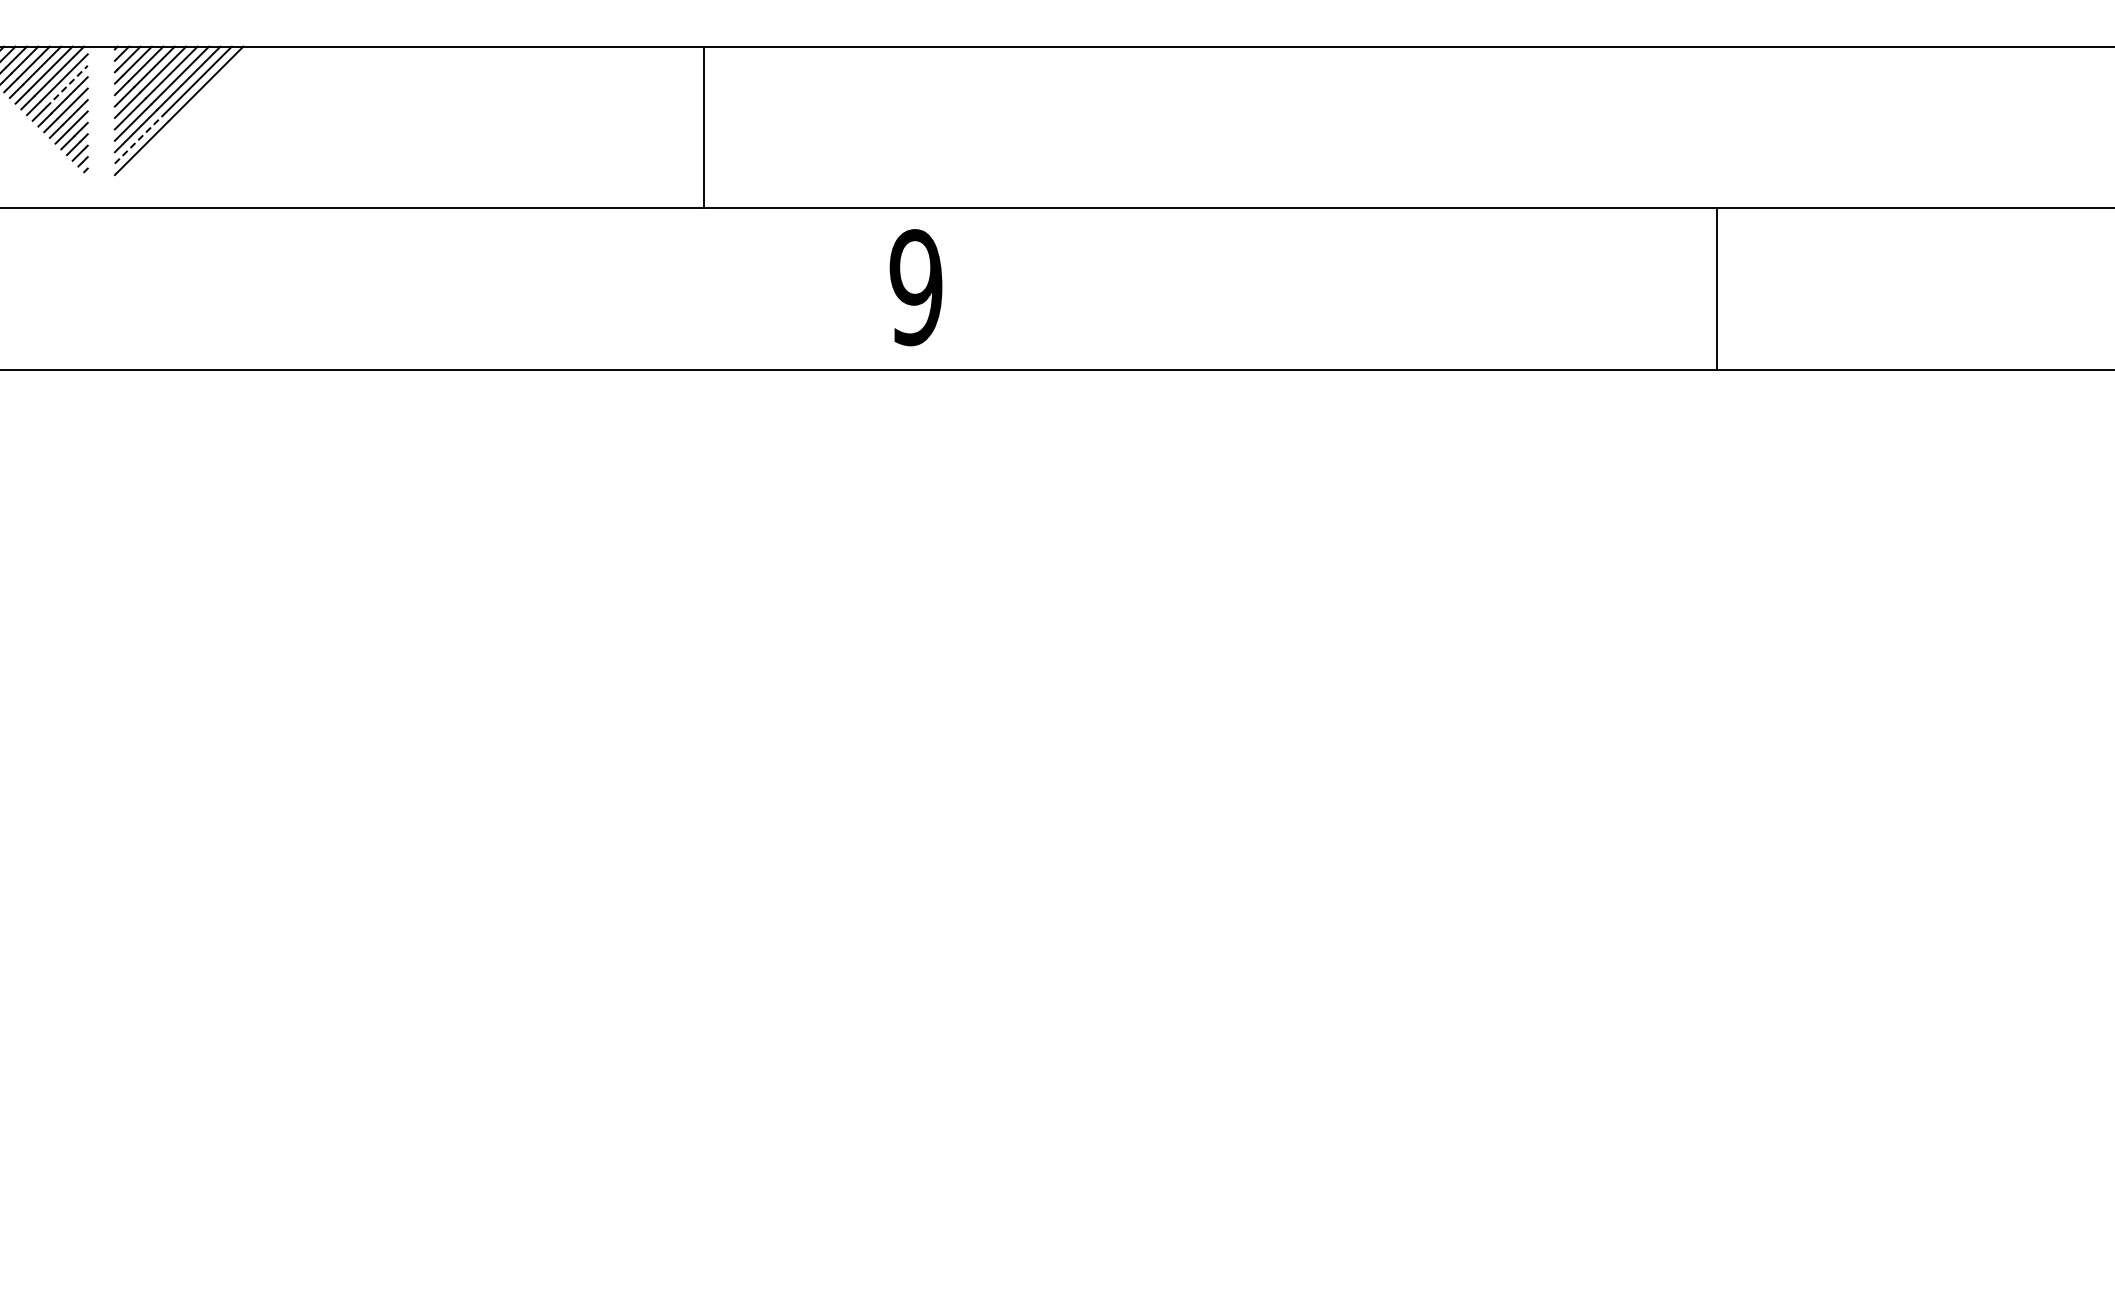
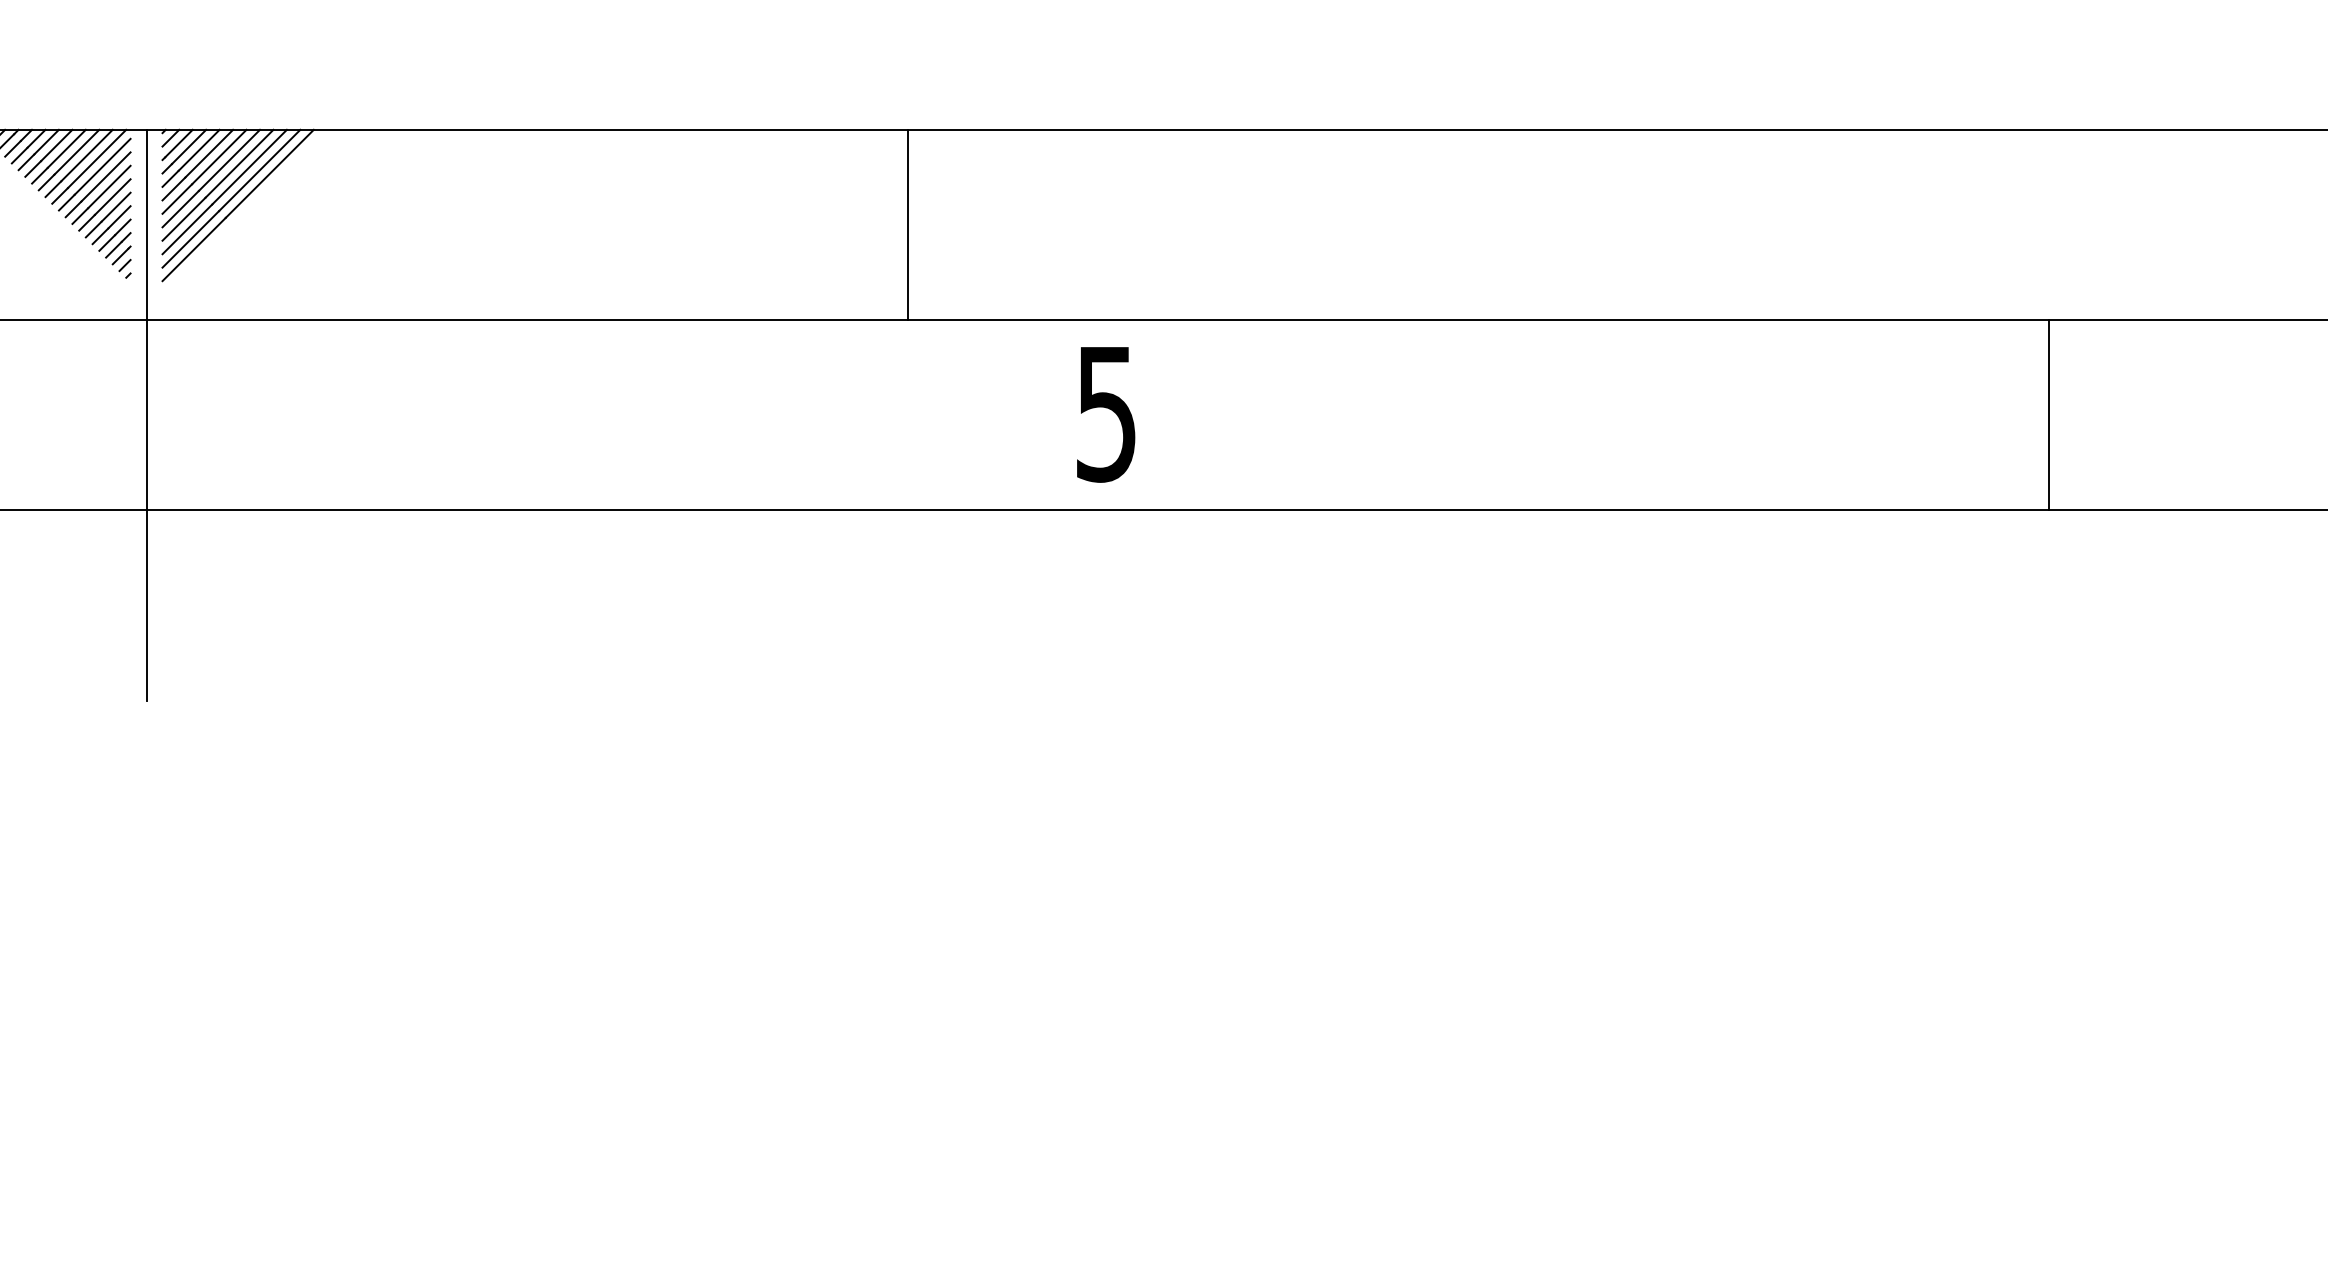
line: (66, 86) -> (105, 176), dashed -> solid
line: (704, 127) -> (907, 225), moved
line: (138, 139) -> (190, 239), dashed -> solid
text: (915, 287) -> (1105, 413), 9 -> 5
line: (101, 288) -> (146, 414), added

